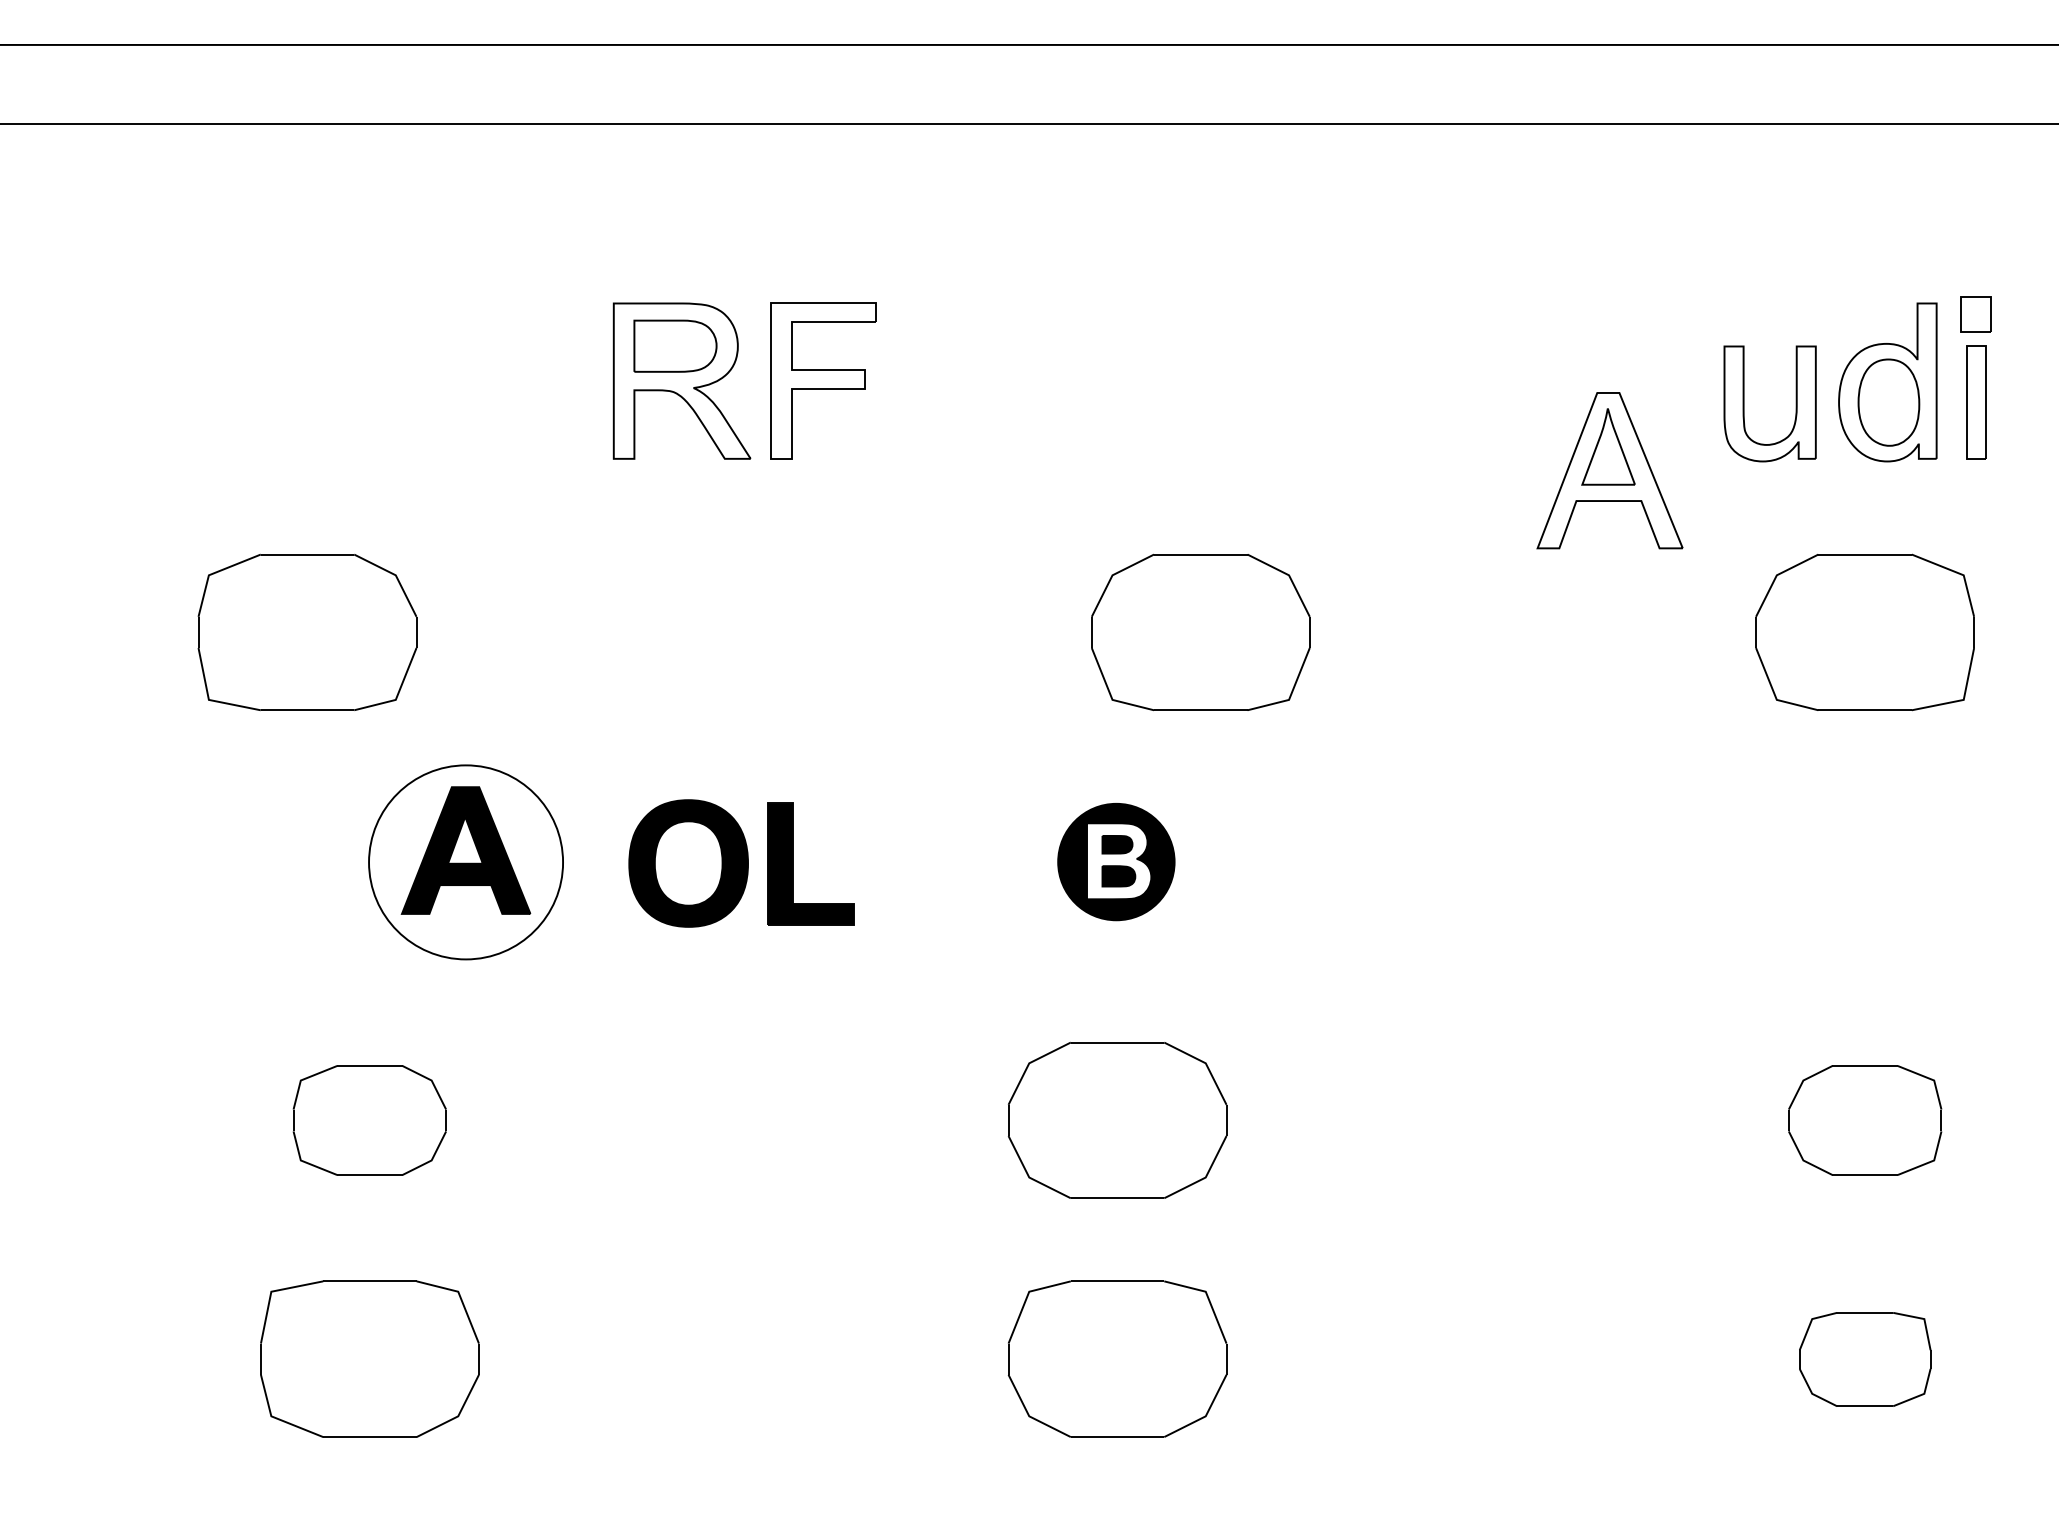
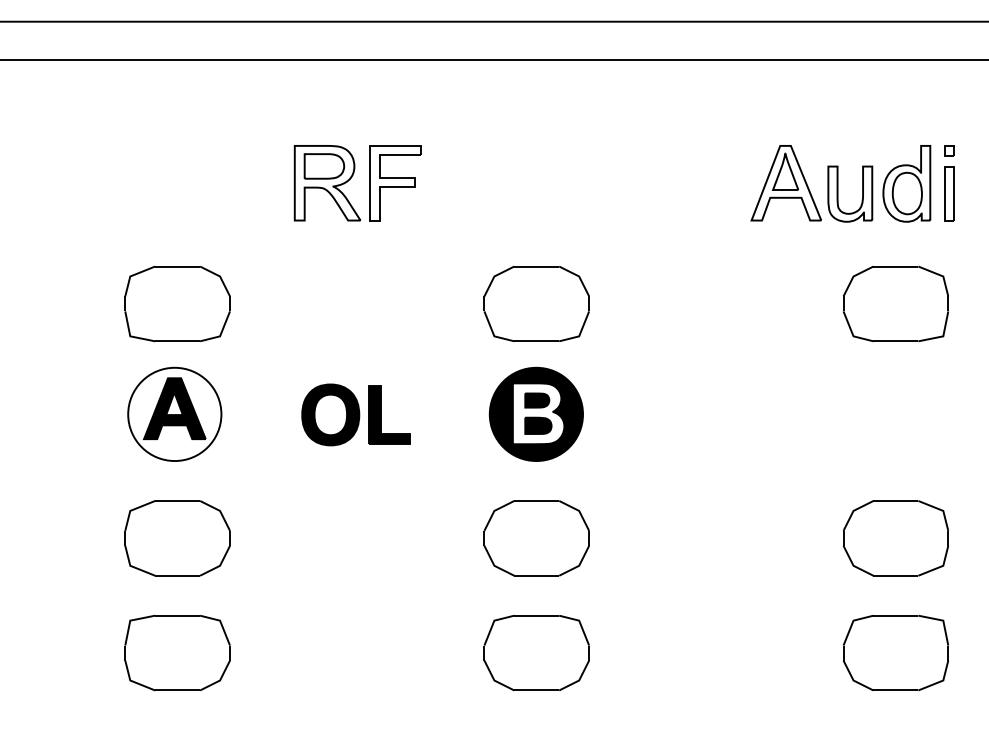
part: (1976, 313) -> (949, 150), size x0.62
part: (1608, 471) -> (785, 183), moved
part: (307, 631) -> (177, 303), moved
part: (1200, 631) -> (536, 303), moved
part: (465, 860) -> (174, 413), moved
part: (1114, 860) -> (535, 413), size x1.67
part: (369, 1120) -> (177, 538), size x1.43
part: (1864, 1120) -> (895, 538), size x1.43
part: (1864, 1360) -> (895, 653), size x1.67

